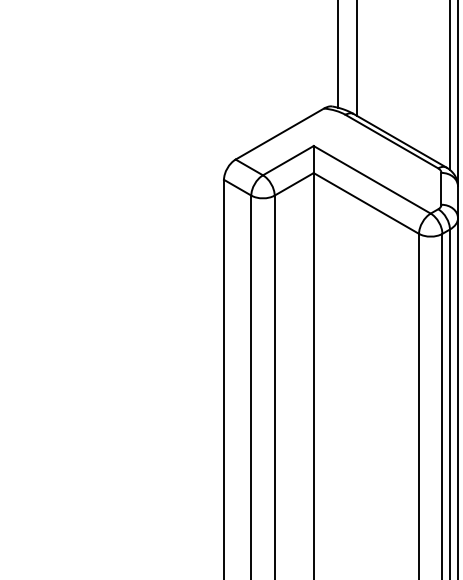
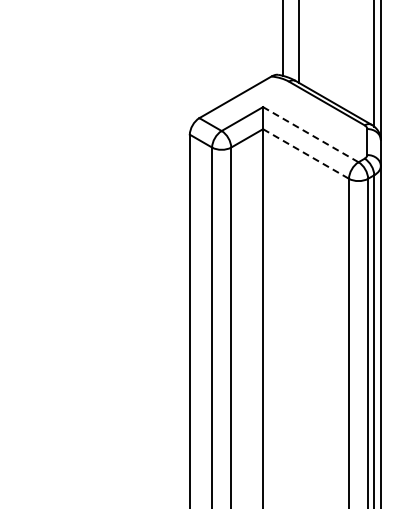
line: (371, 179) -> (310, 134), solid -> dashed
line: (366, 202) -> (306, 153), solid -> dashed

